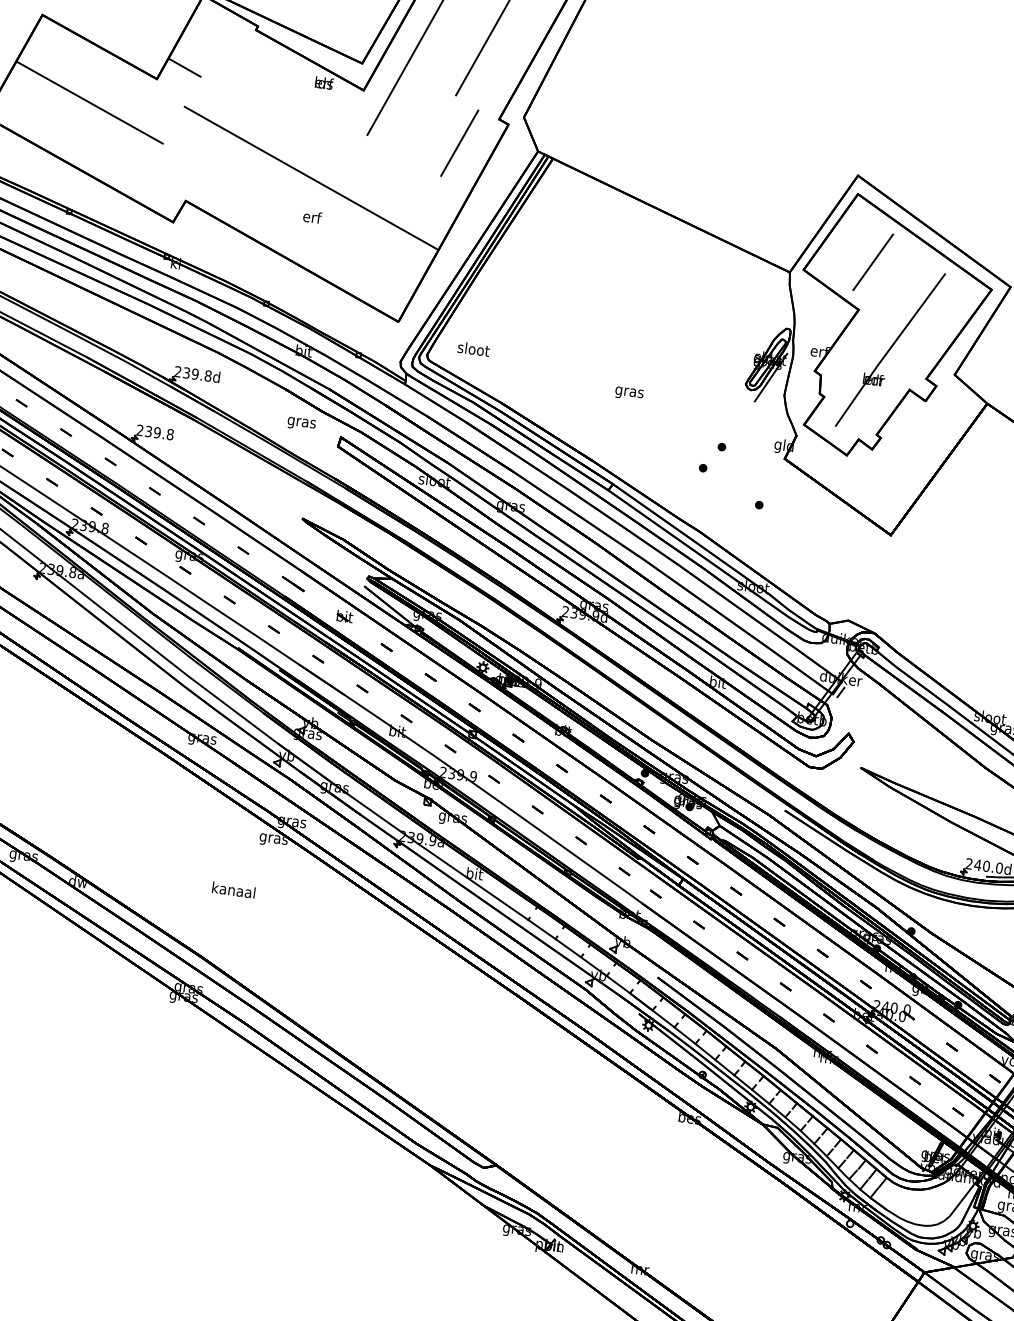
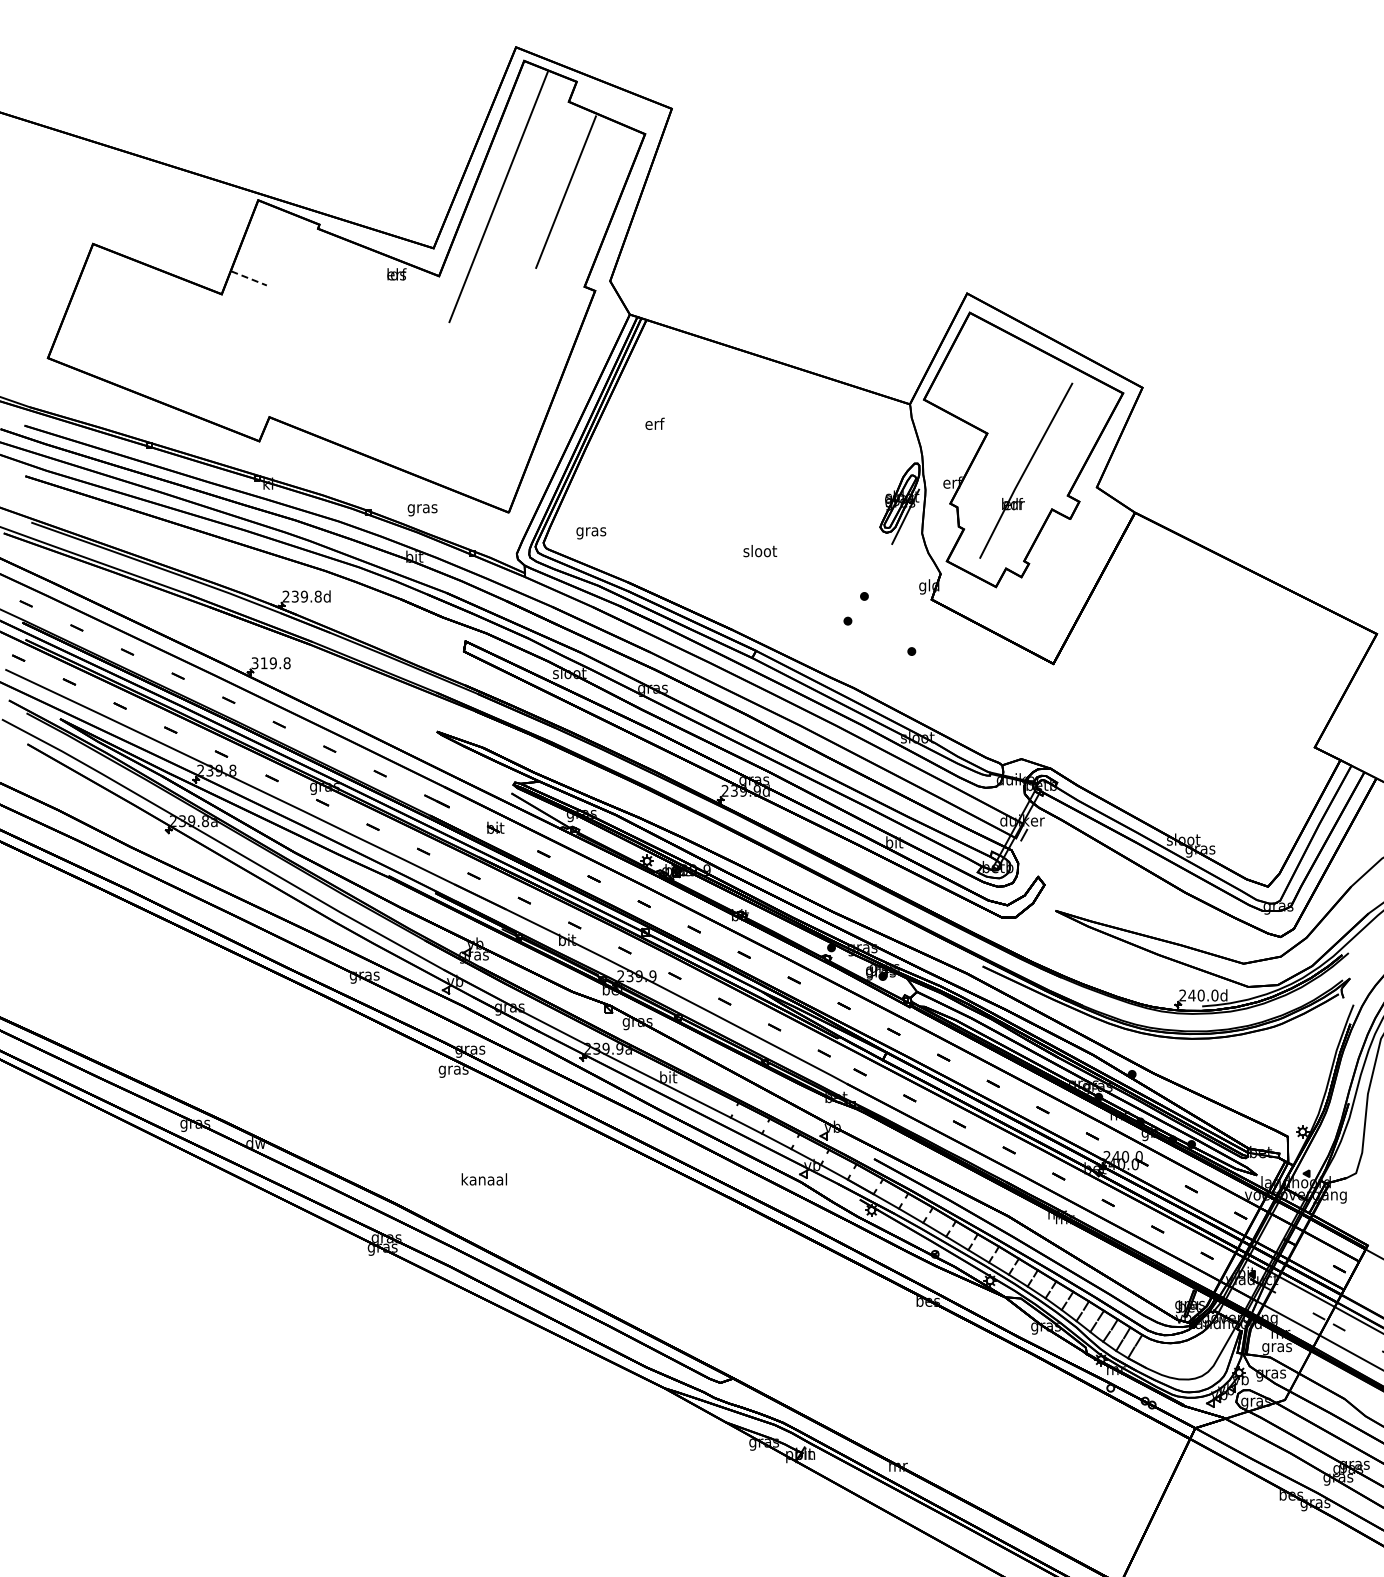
line: (185, 67) -> (249, 278), solid -> dashed
line: (89, 102) -> (154, 328), removed
line: (459, 143) -> (546, 317), removed
line: (310, 178) -> (396, 375), removed
text: (312, 216) -> (654, 423), moved
line: (873, 262) -> (995, 381), removed
text: (473, 350) -> (591, 531), sloot -> gras
text: (629, 392) -> (760, 552), gras -> sloot
text: (301, 424) -> (422, 510), moved
text: (144, 431) -> (259, 663), 239.8 -> 319.8
text: (232, 890) -> (483, 1179), moved

